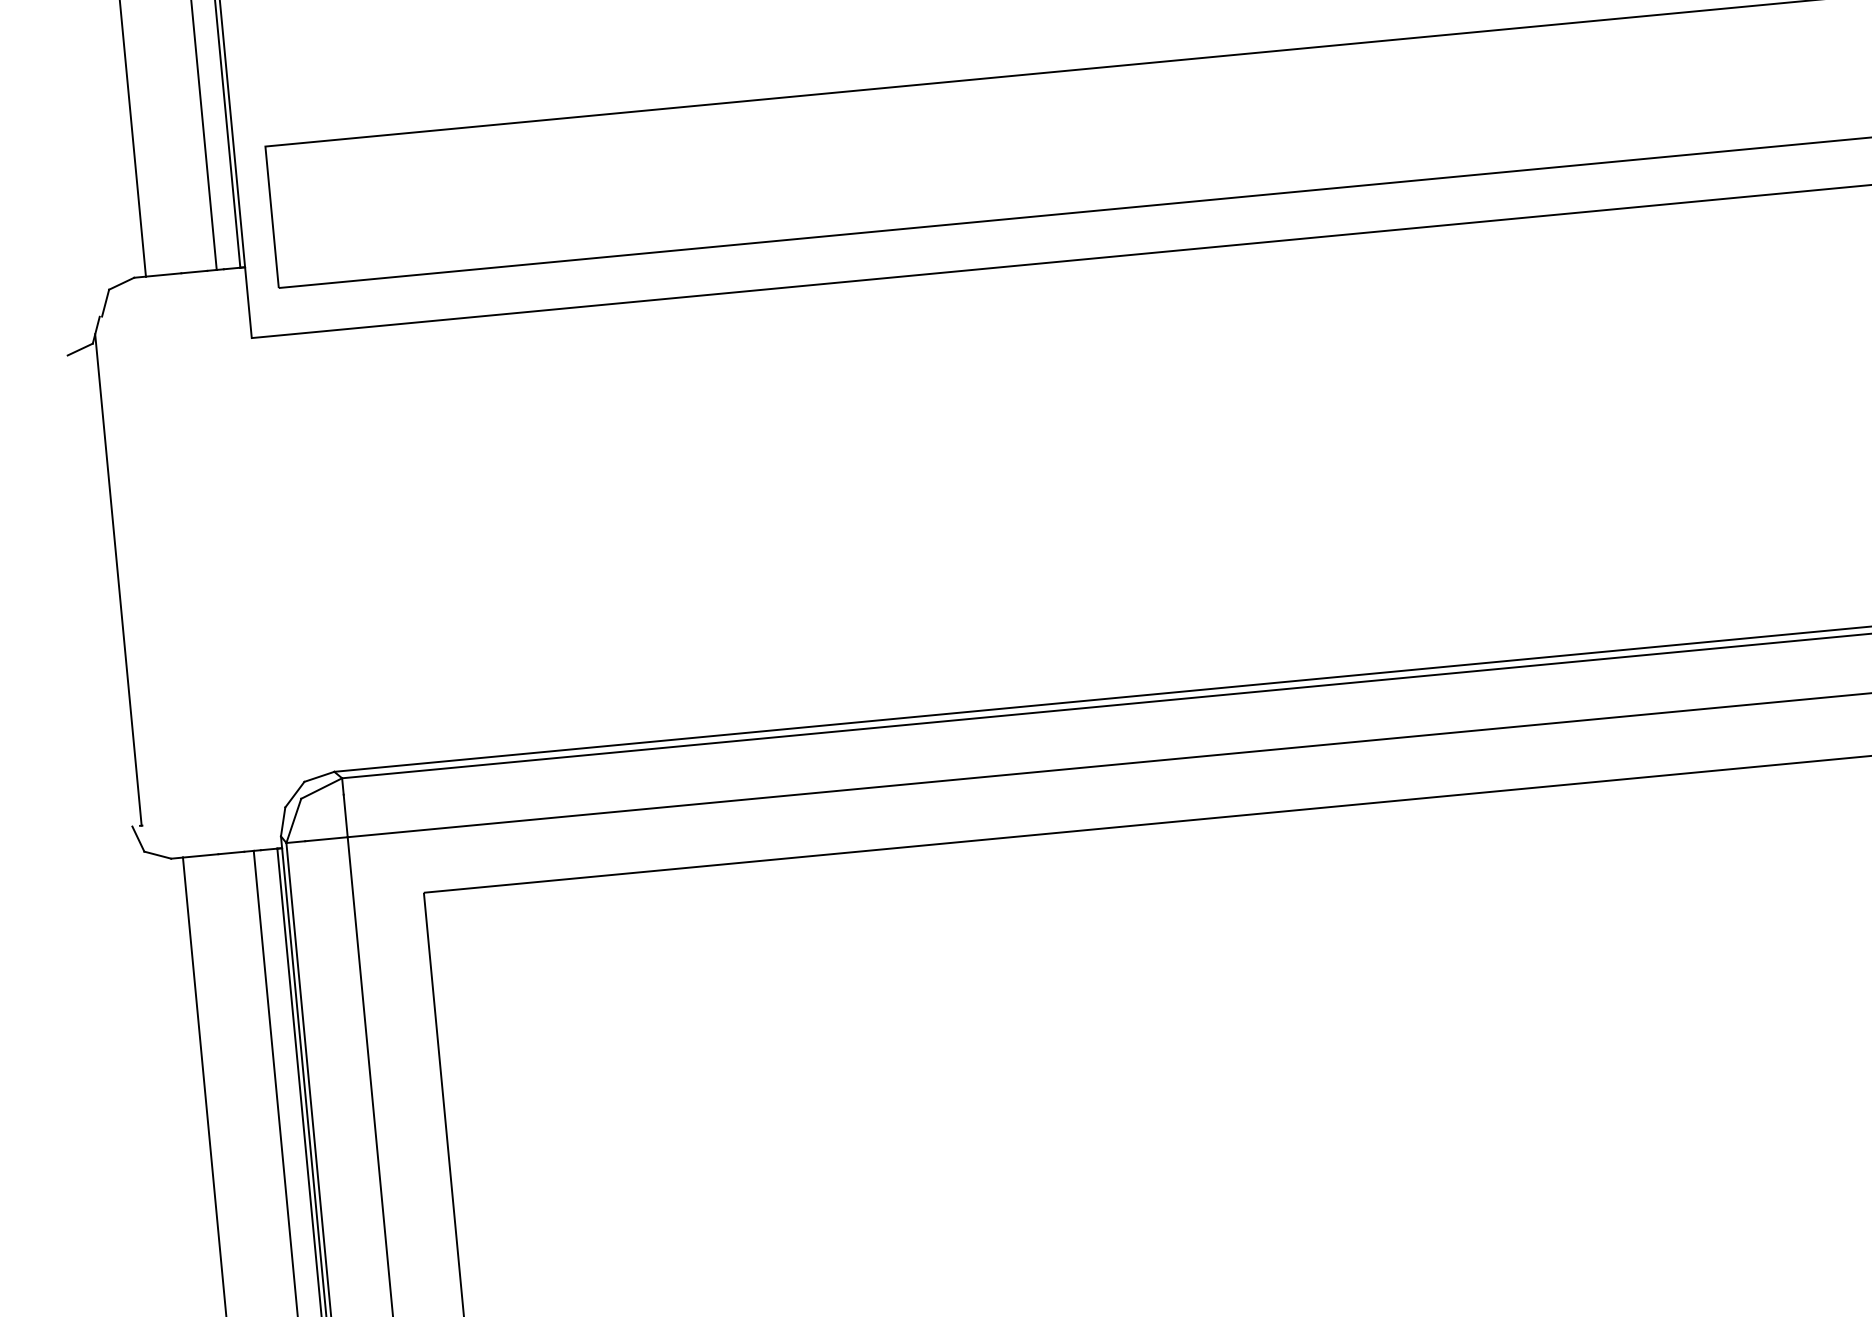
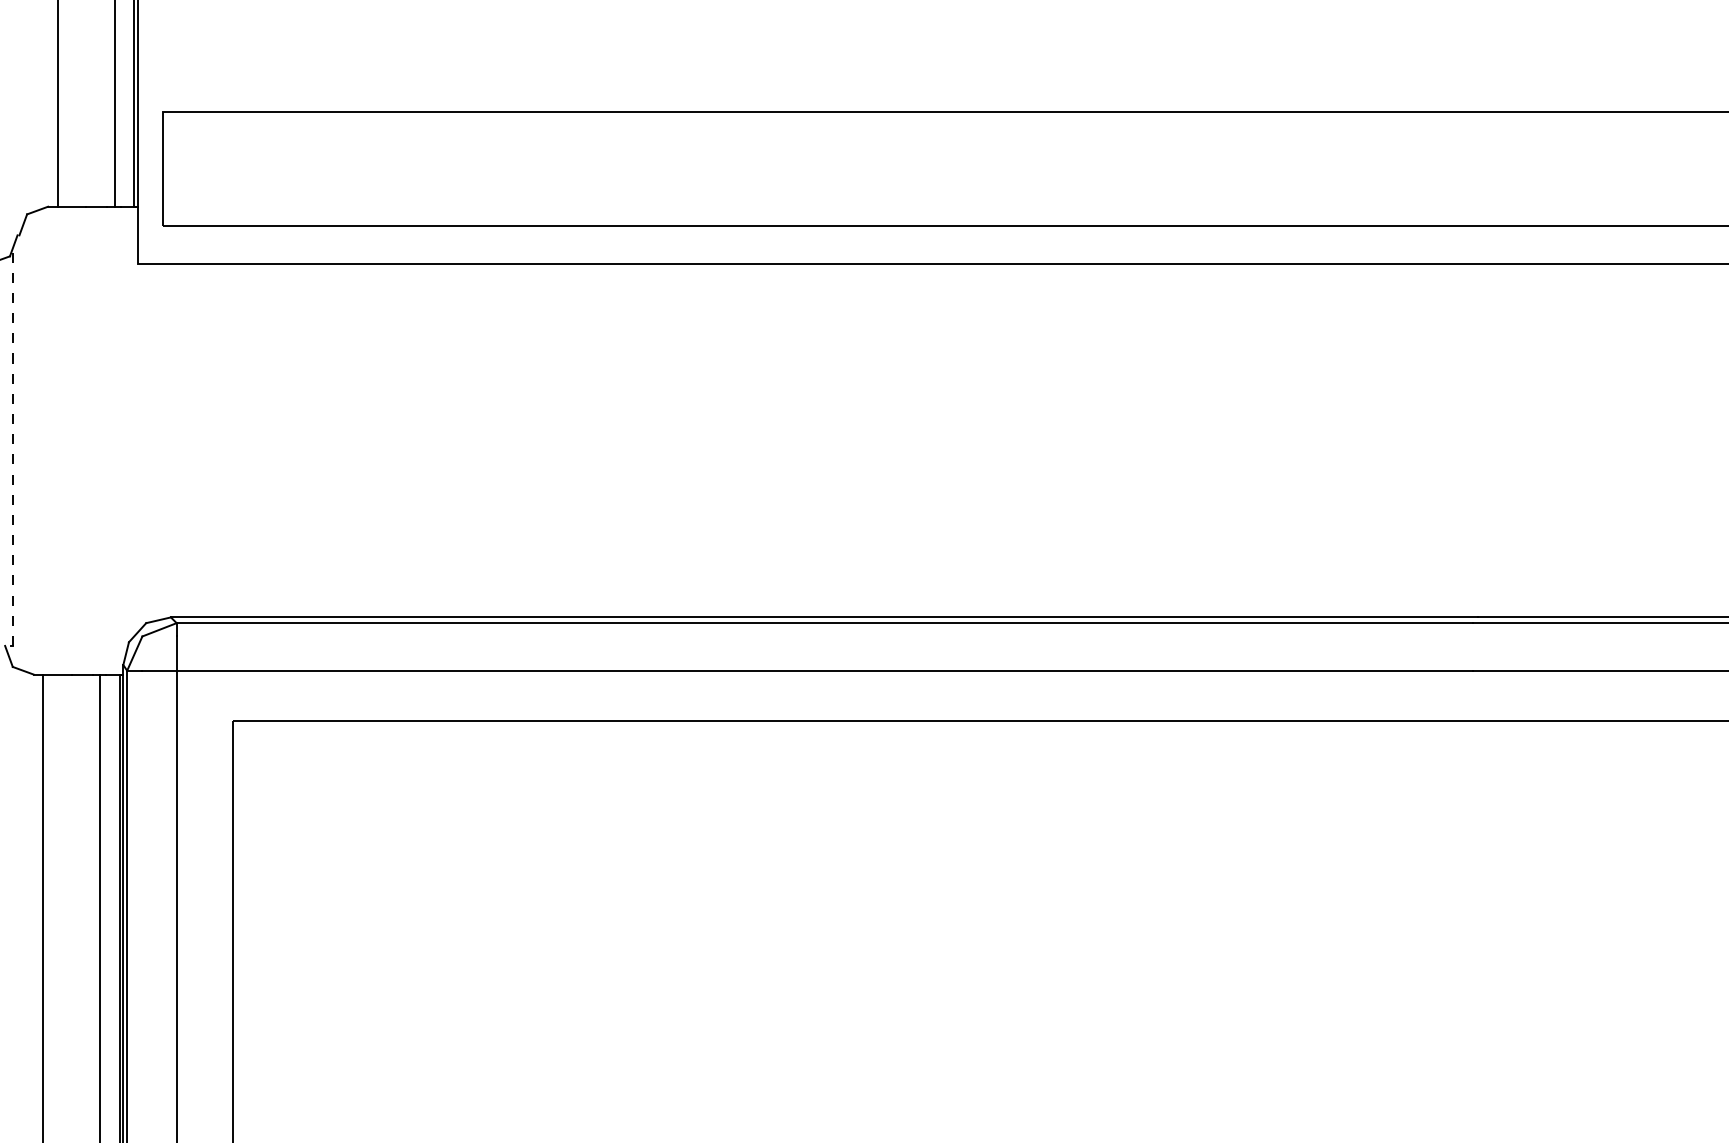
line: (118, 580) -> (12, 447), solid -> dashed

